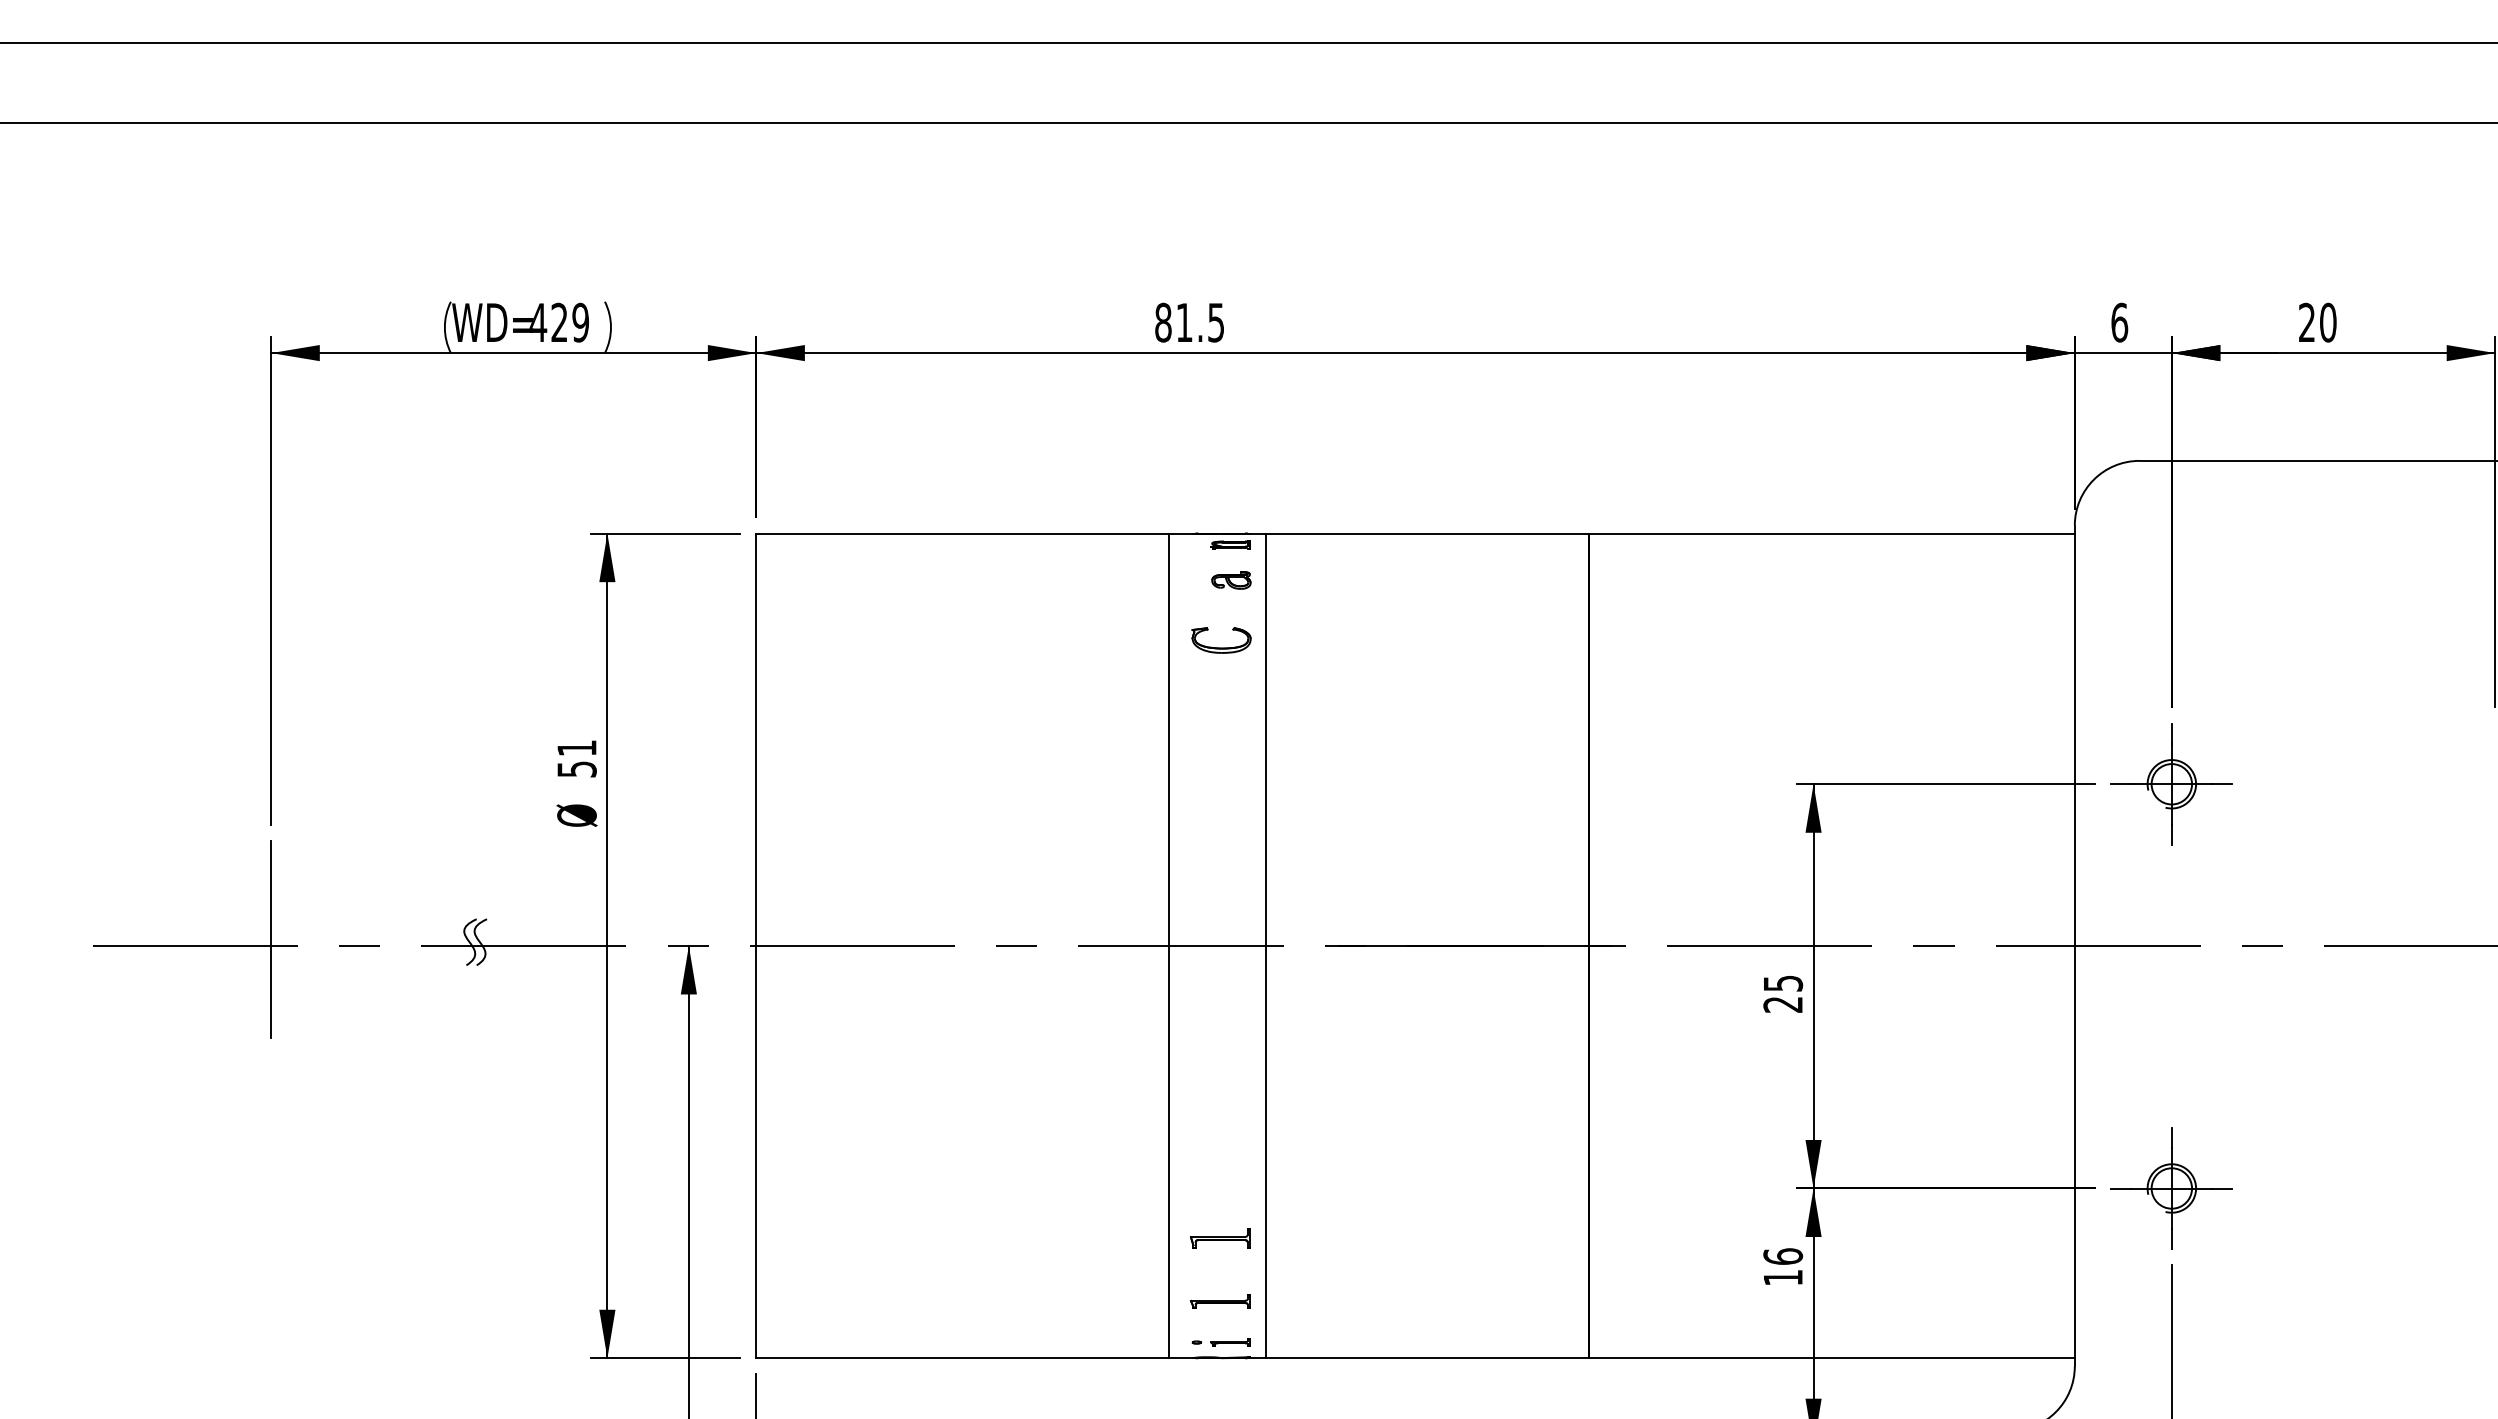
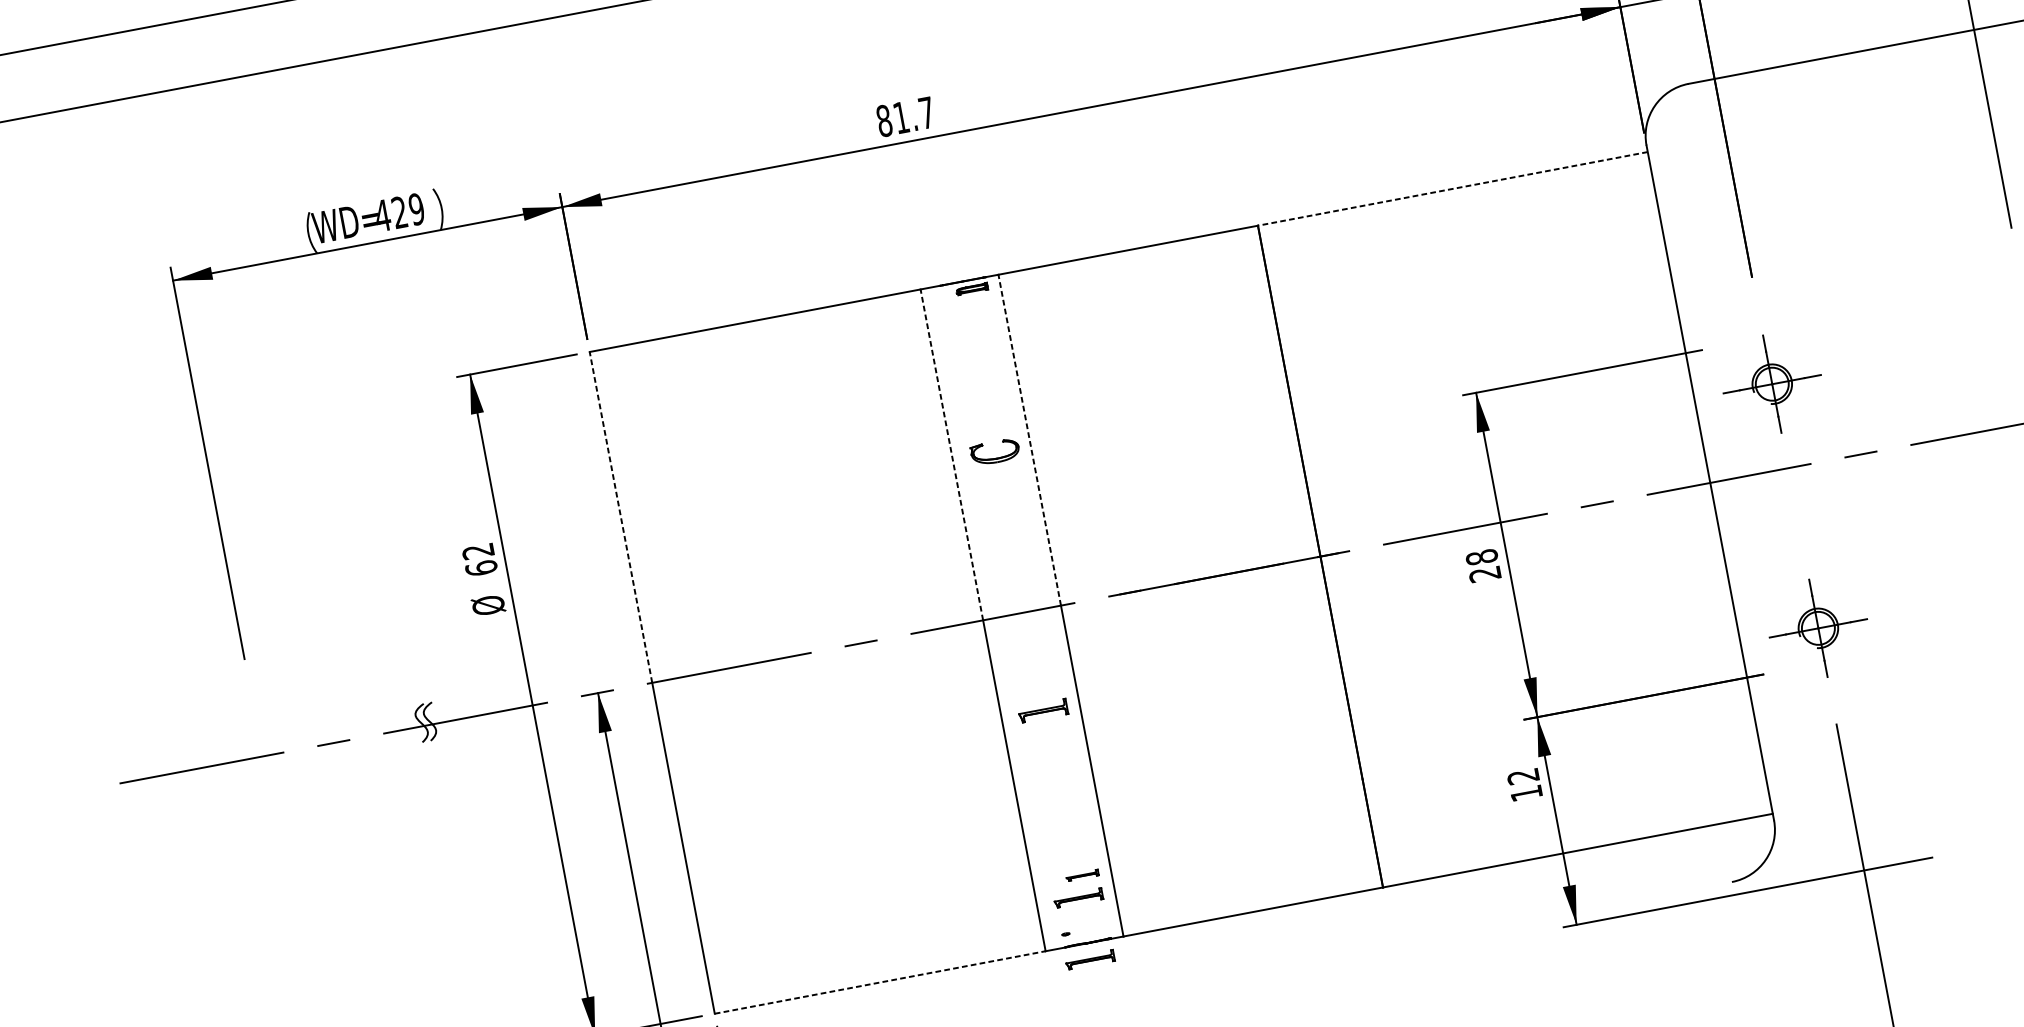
text: (1216, 322) -> (926, 112), 81.5 -> 81.7
line: (1831, 533) -> (1452, 188), solid -> dashed
part: (1231, 580) -> (978, 317), removed
part: (1221, 647) -> (996, 457), moved
line: (756, 739) -> (621, 517), solid -> dashed
line: (1168, 739) -> (951, 454), solid -> dashed
line: (1265, 739) -> (1029, 439), solid -> dashed
text: (576, 758) -> (479, 559), 51 -> 62
part: (2171, 784) -> (1772, 384), moved
line: (271, 939) -> (262, 751), removed
text: (1783, 983) -> (1482, 557), 25 -> 28
part: (2171, 1188) -> (1818, 628), moved
part: (1220, 1238) -> (1043, 710), moved
text: (1783, 1256) -> (1523, 776), 16 -> 12
part: (1230, 1342) -> (1082, 875), moved
line: (963, 1358) -> (881, 982), solid -> dashed
part: (1219, 1378) -> (1089, 959), added

